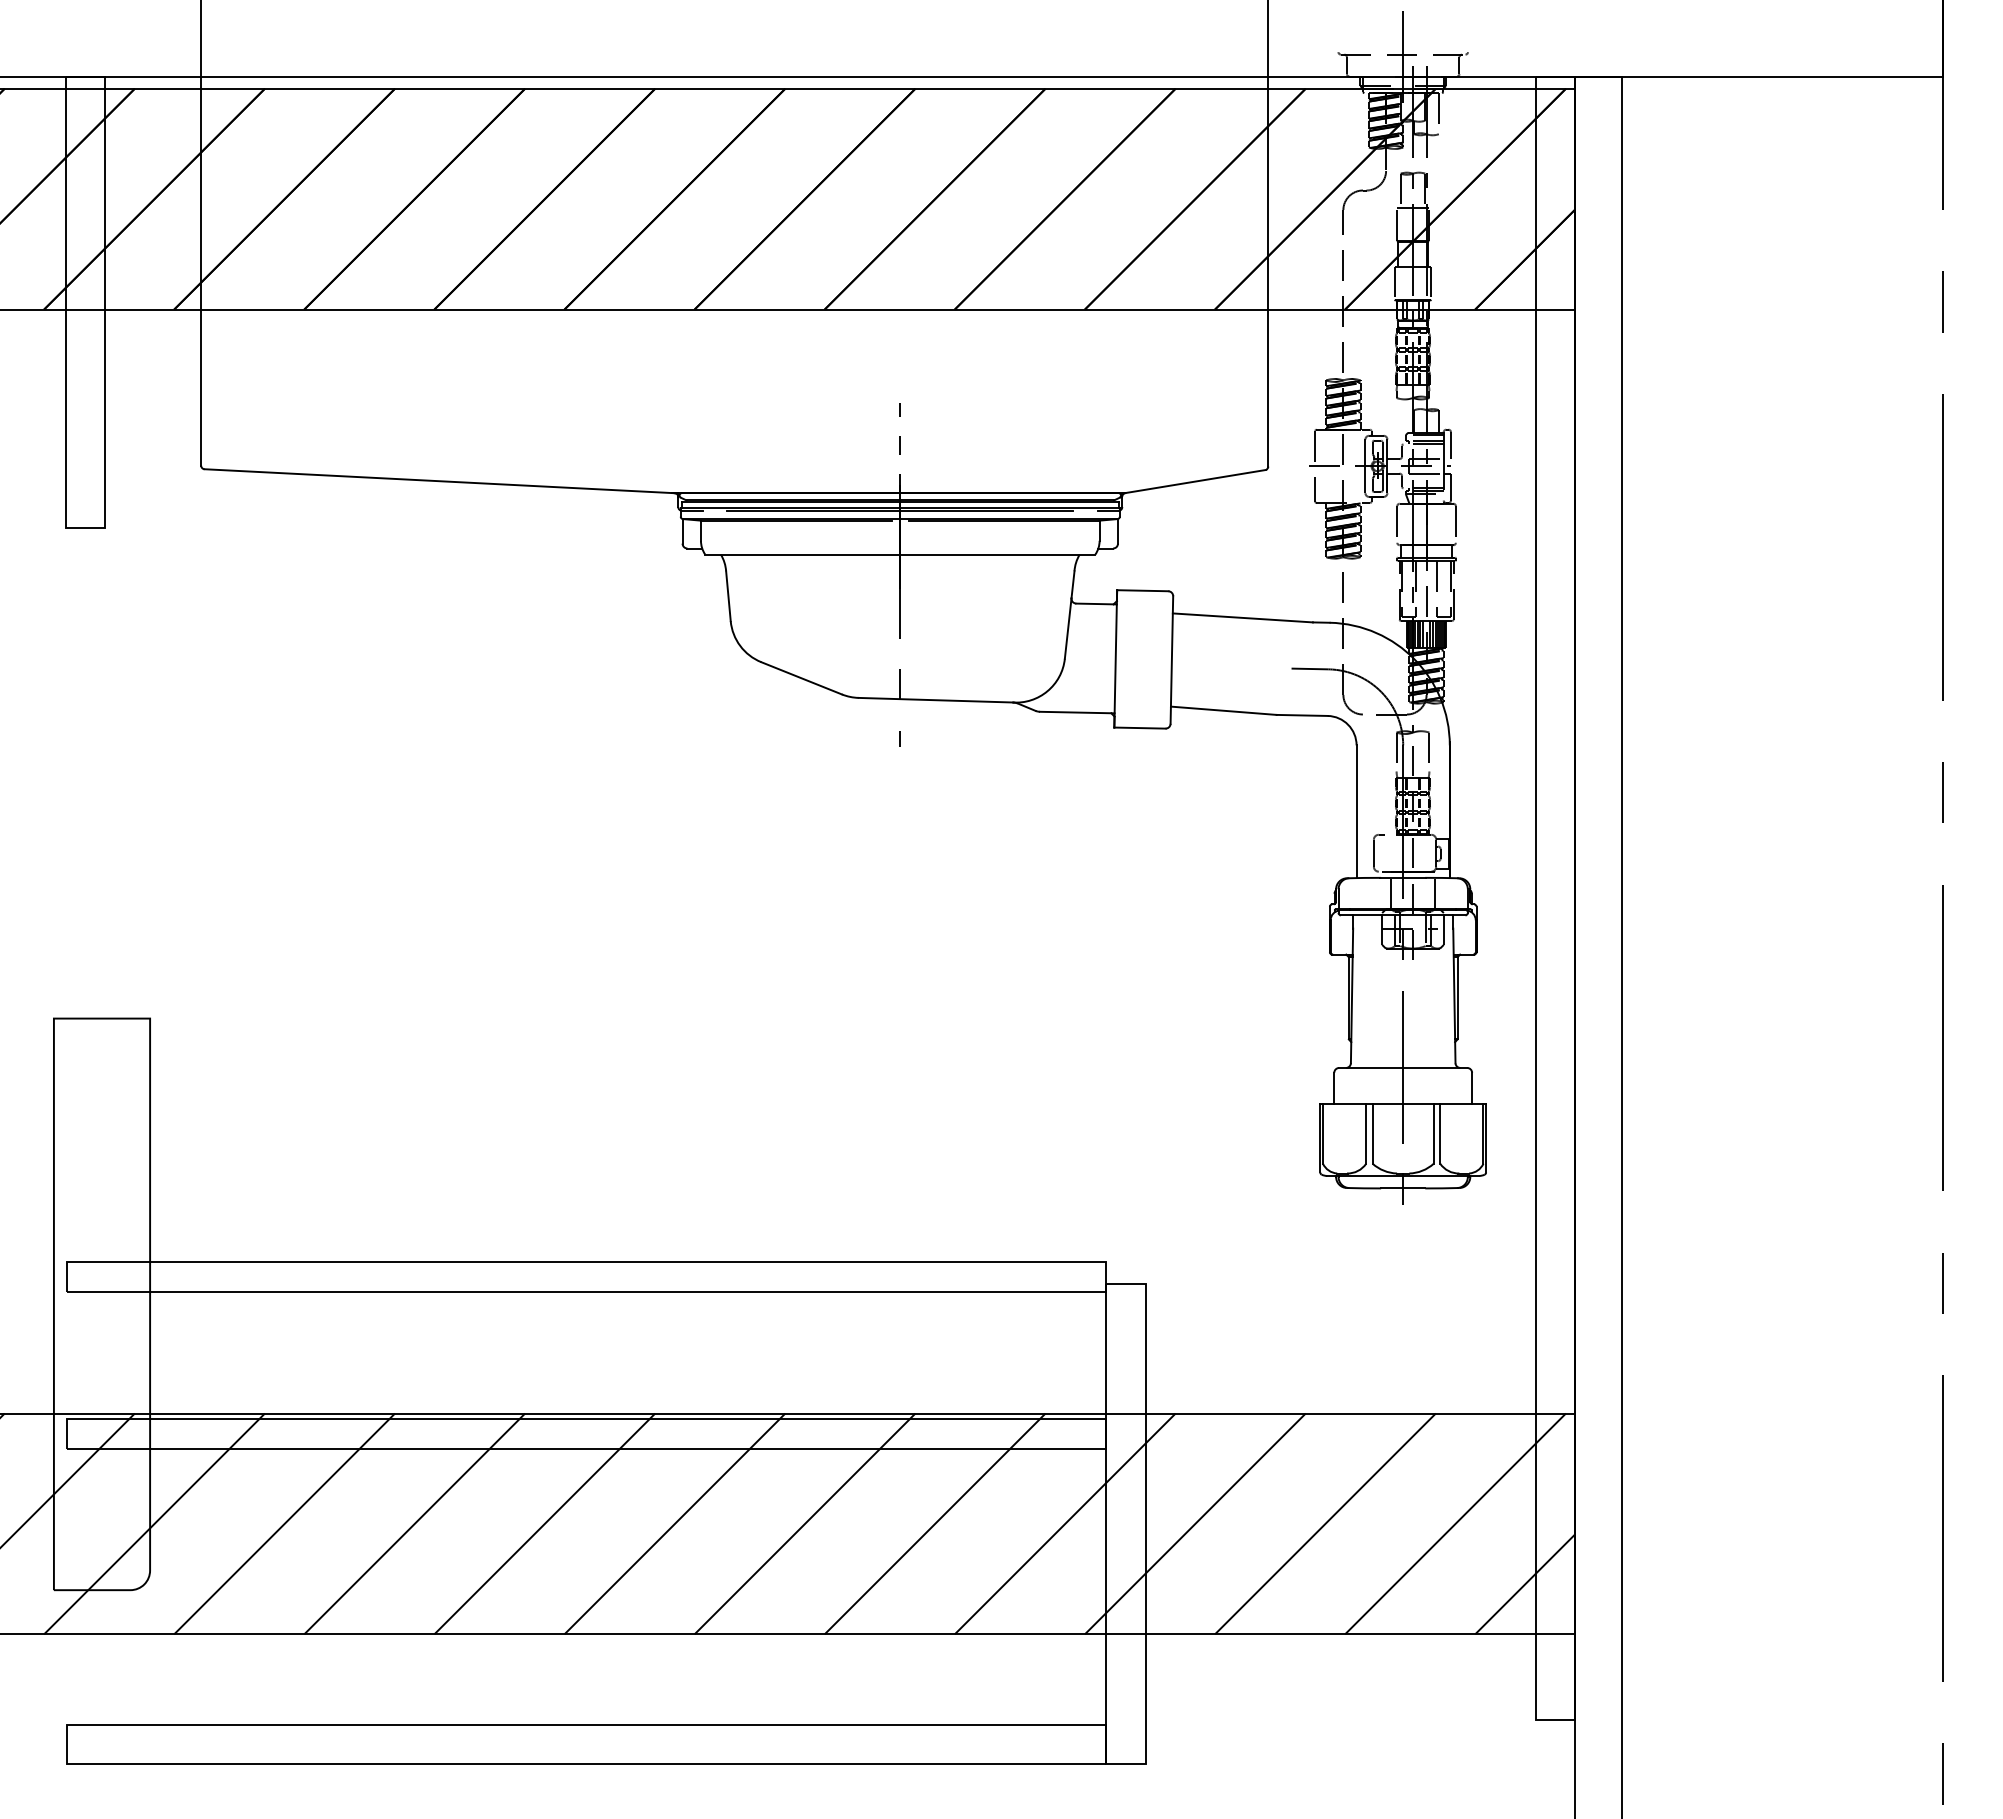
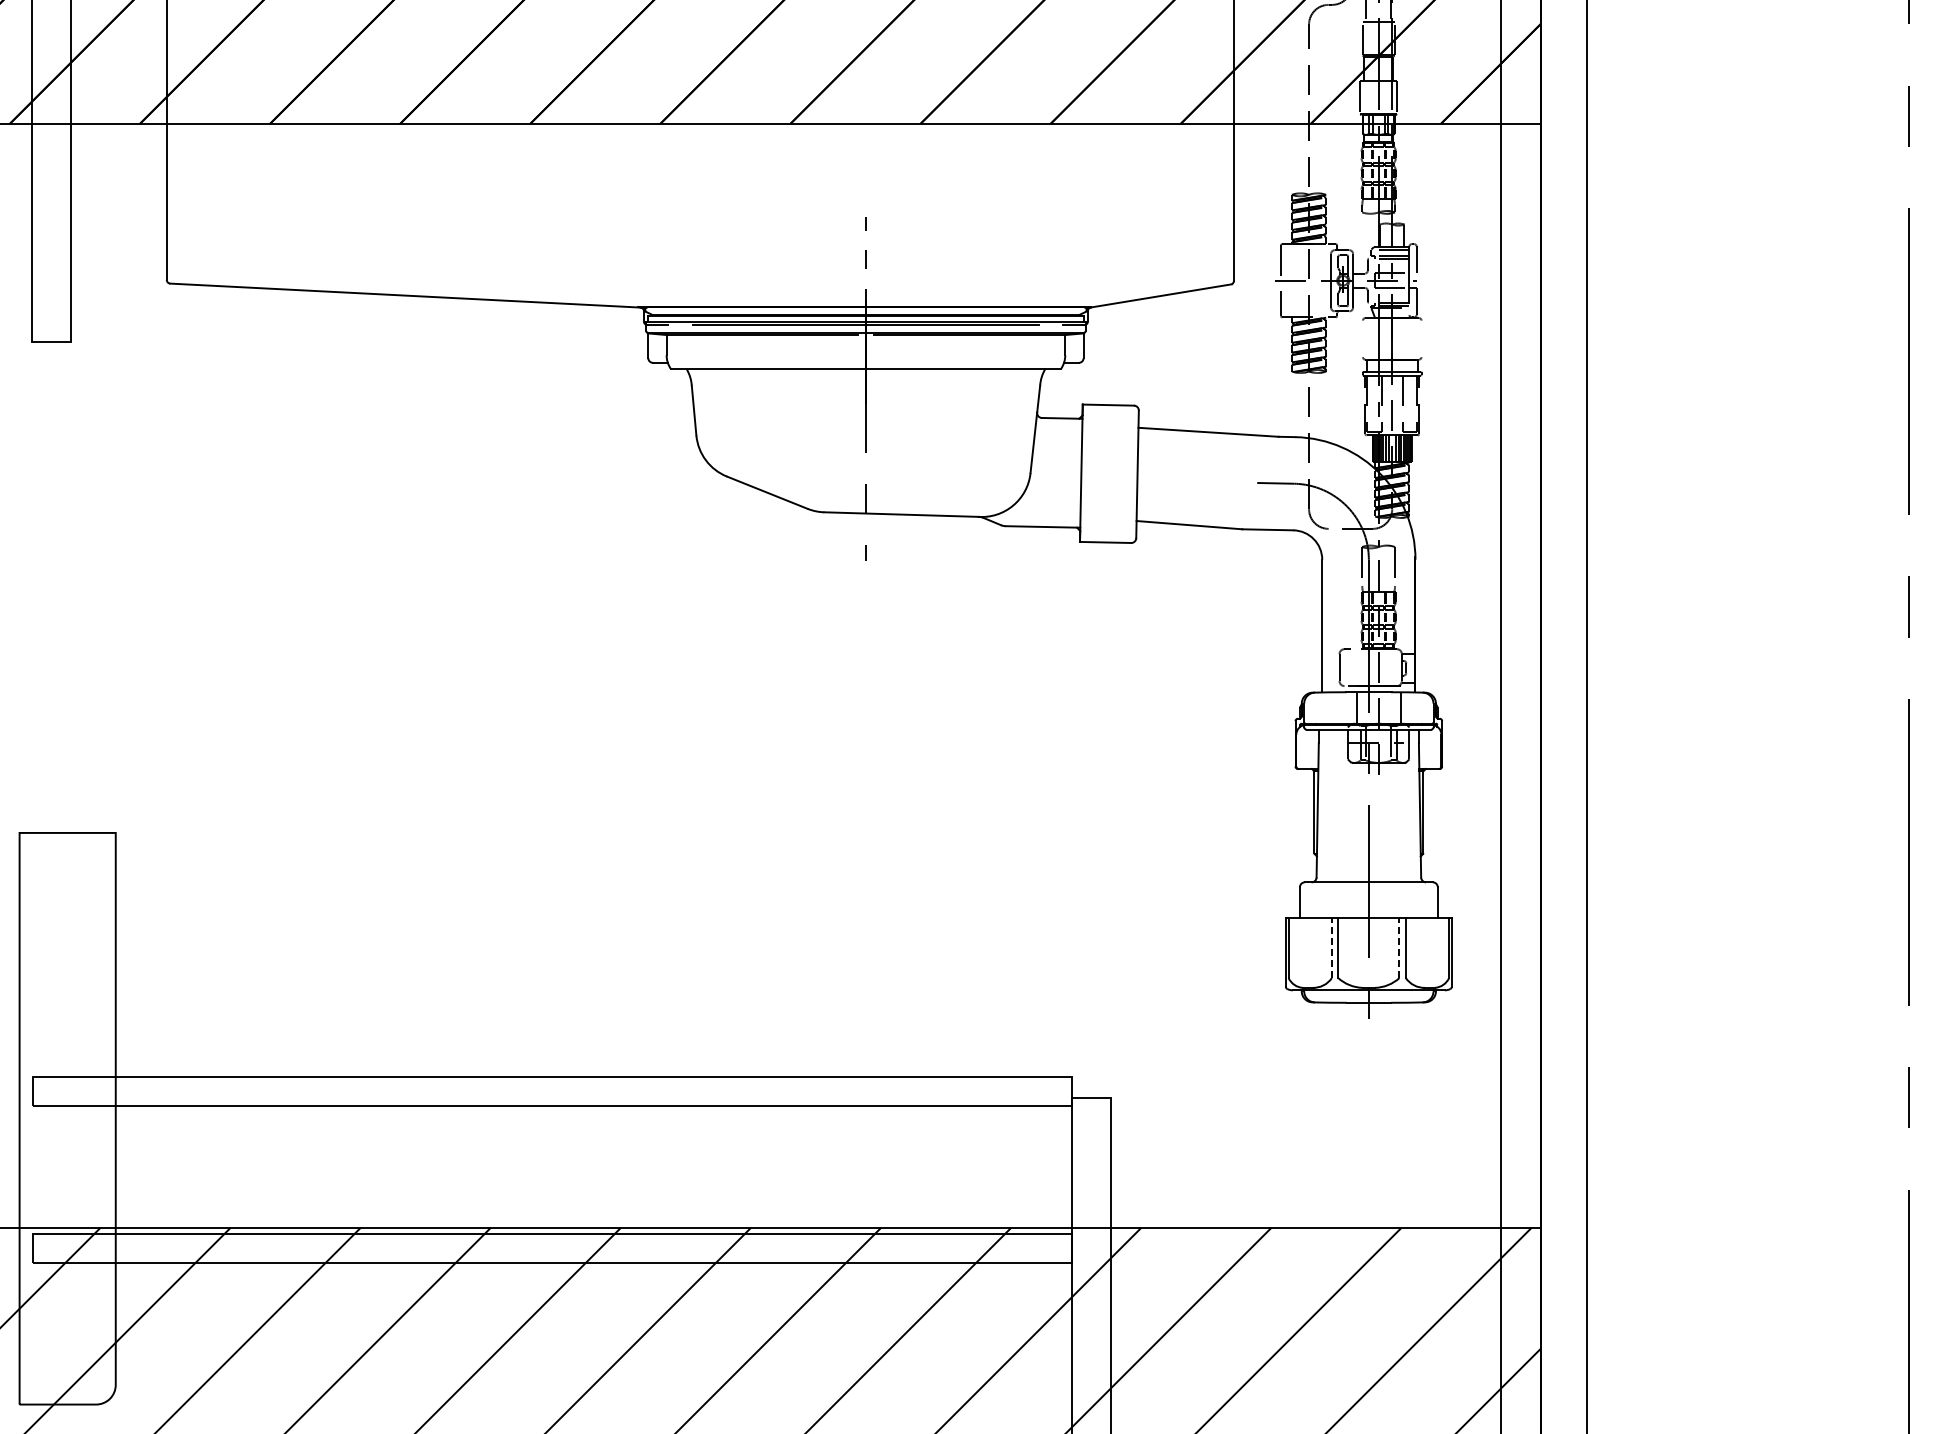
line: (1397, 524) -> (1363, 338), removed
line: (1455, 524) -> (1421, 338), removed
line: (1366, 1133) -> (1332, 947), solid -> dashed
line: (1433, 1133) -> (1399, 947), solid -> dashed

